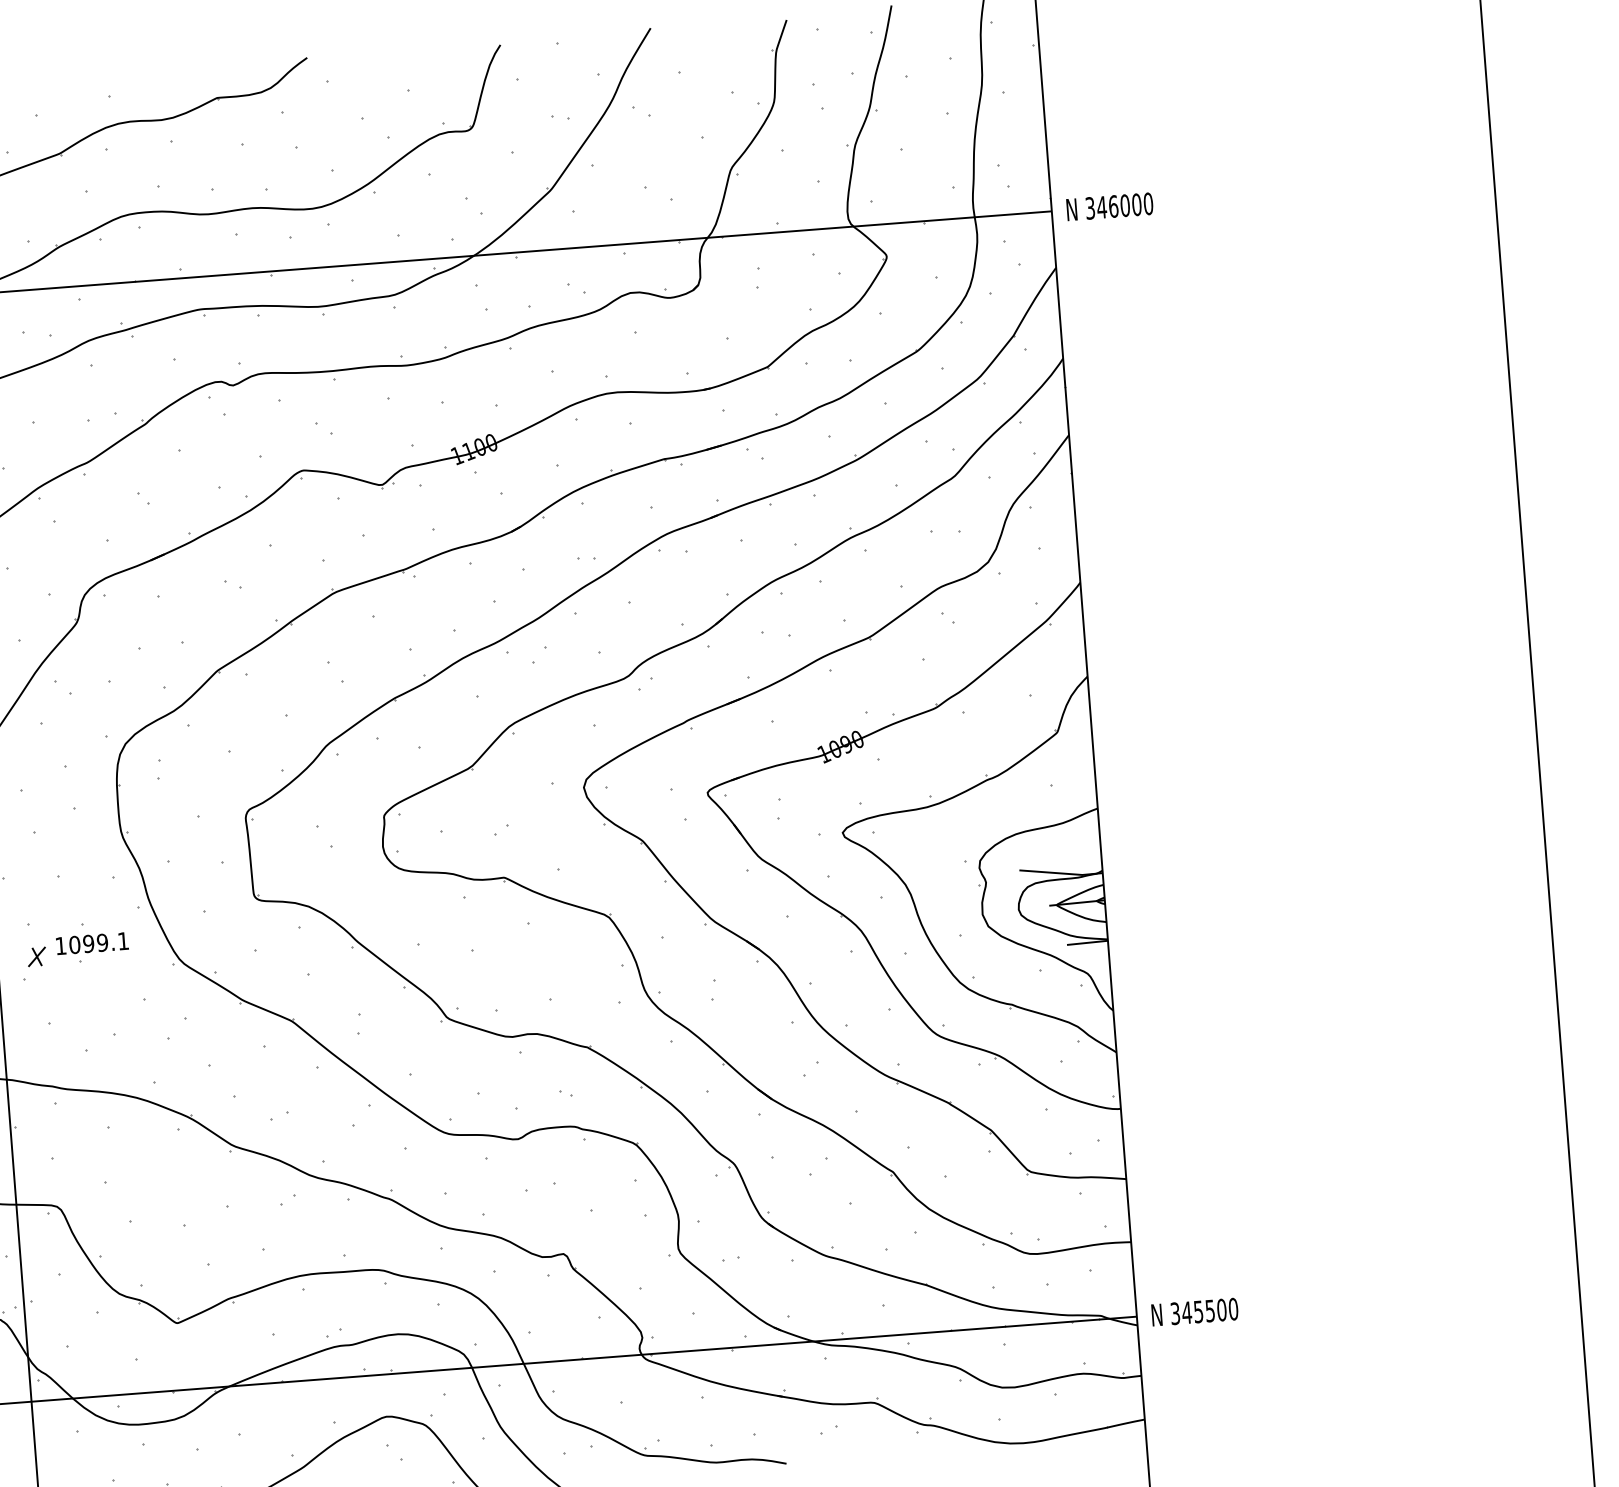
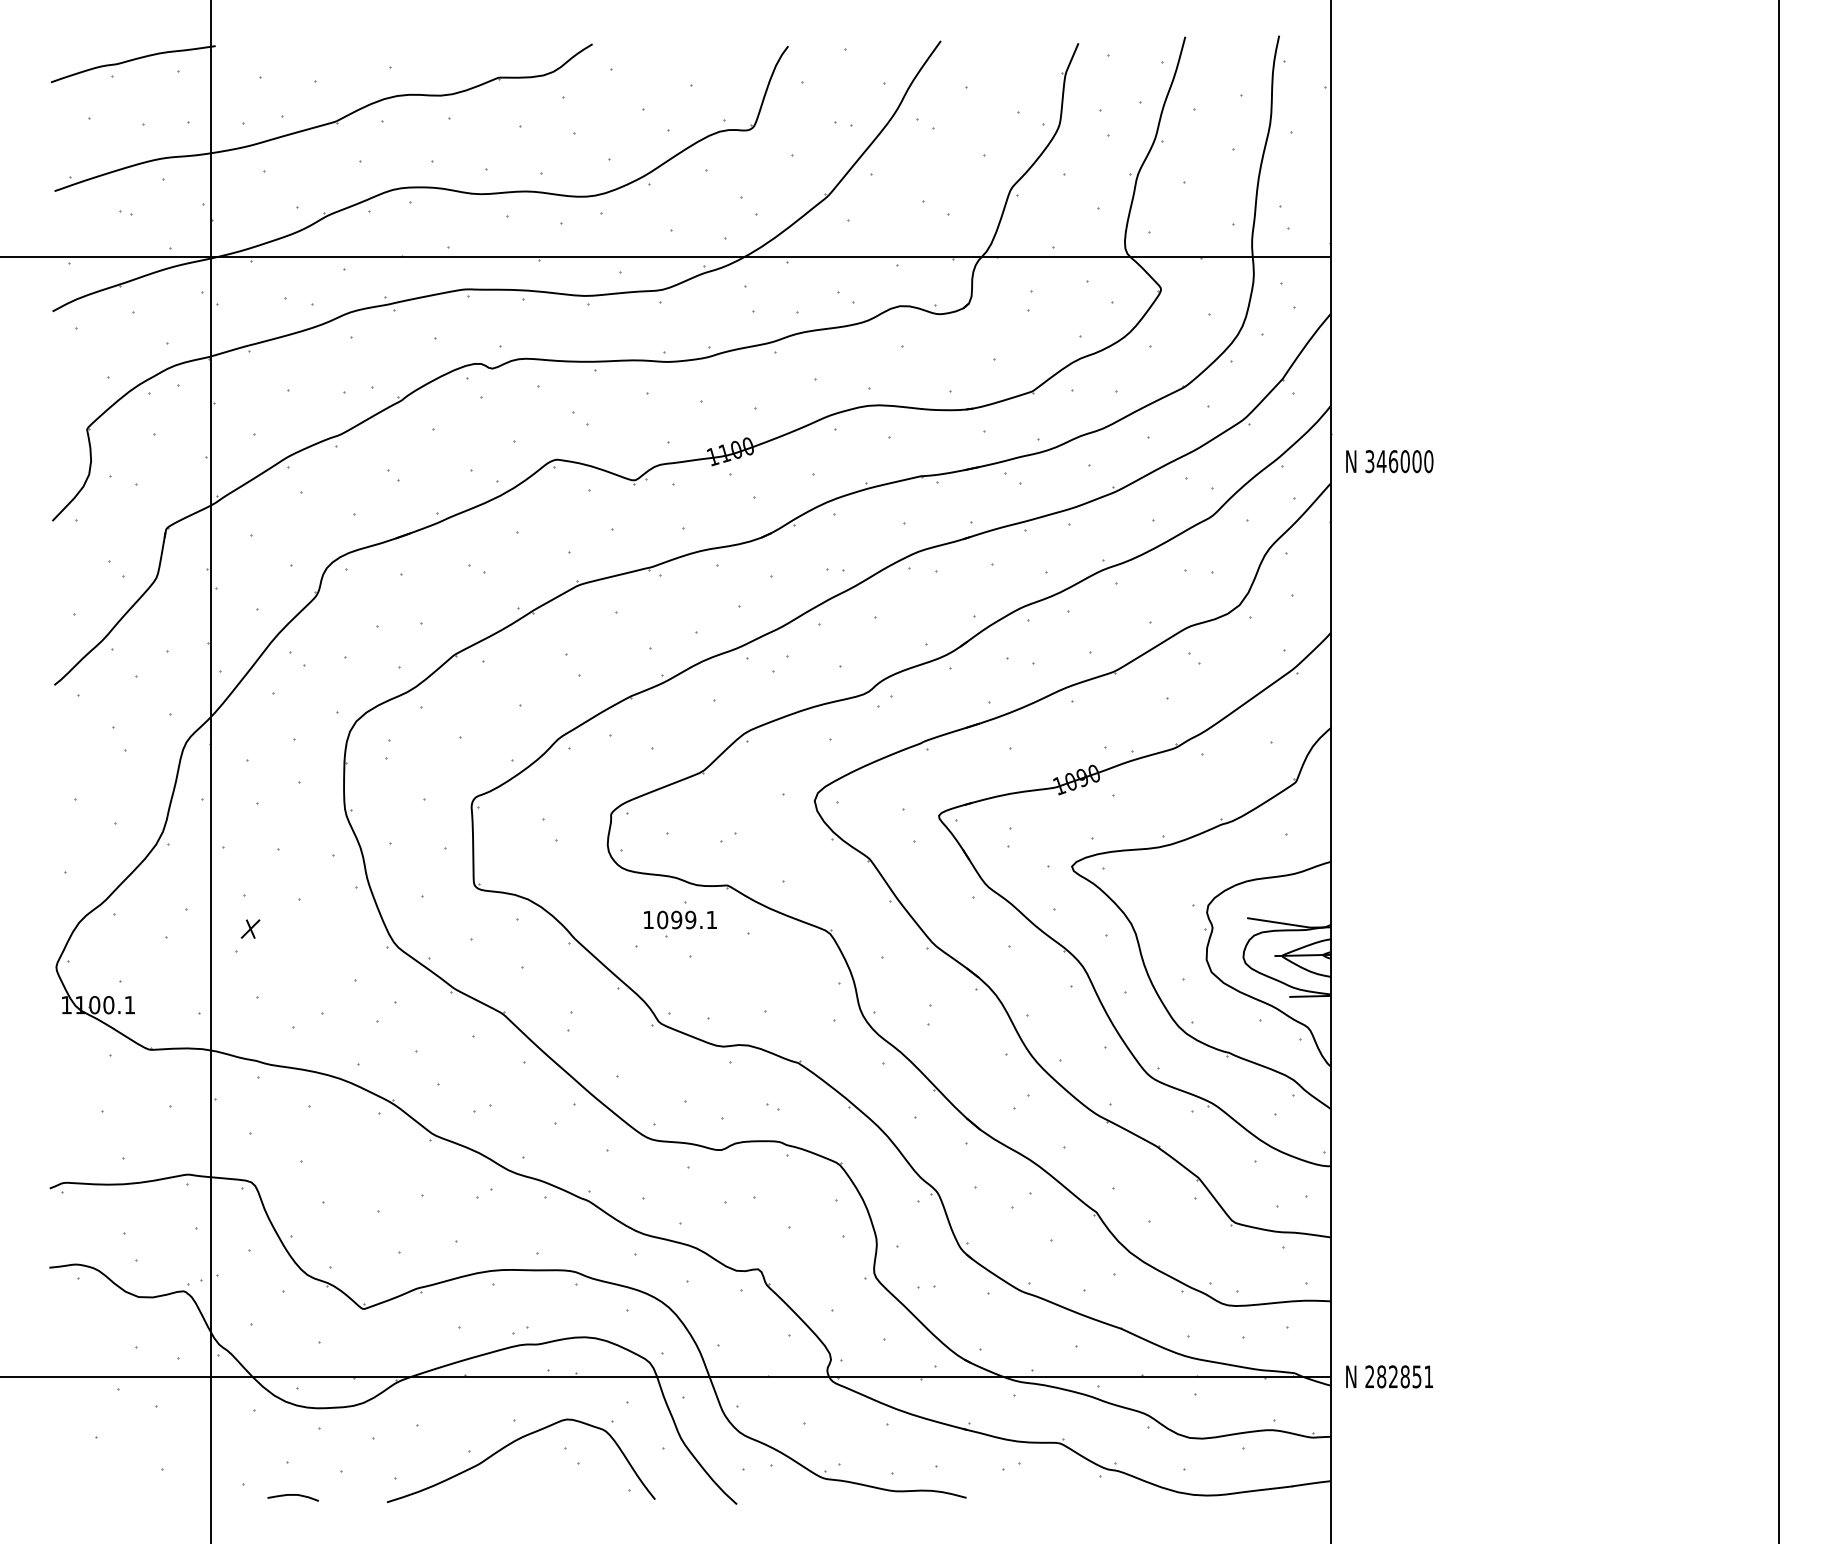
text: (1109, 206) -> (1389, 461), moved
part: (92, 947) -> (680, 923), moved
text: (1204, 1311) -> (1399, 1376), 345500 -> 282851

